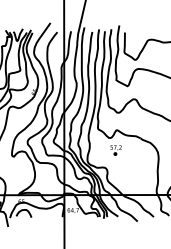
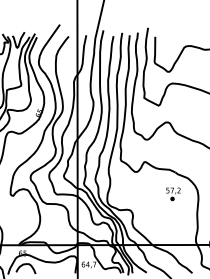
part: (115, 150) -> (172, 194), moved

